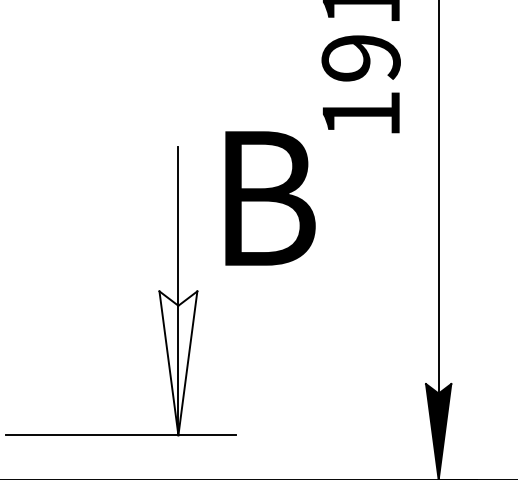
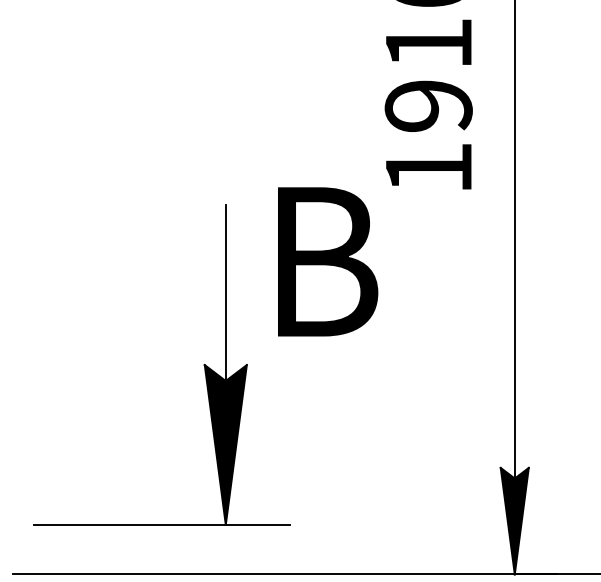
fill: (178, 362) -> (225, 444), added

